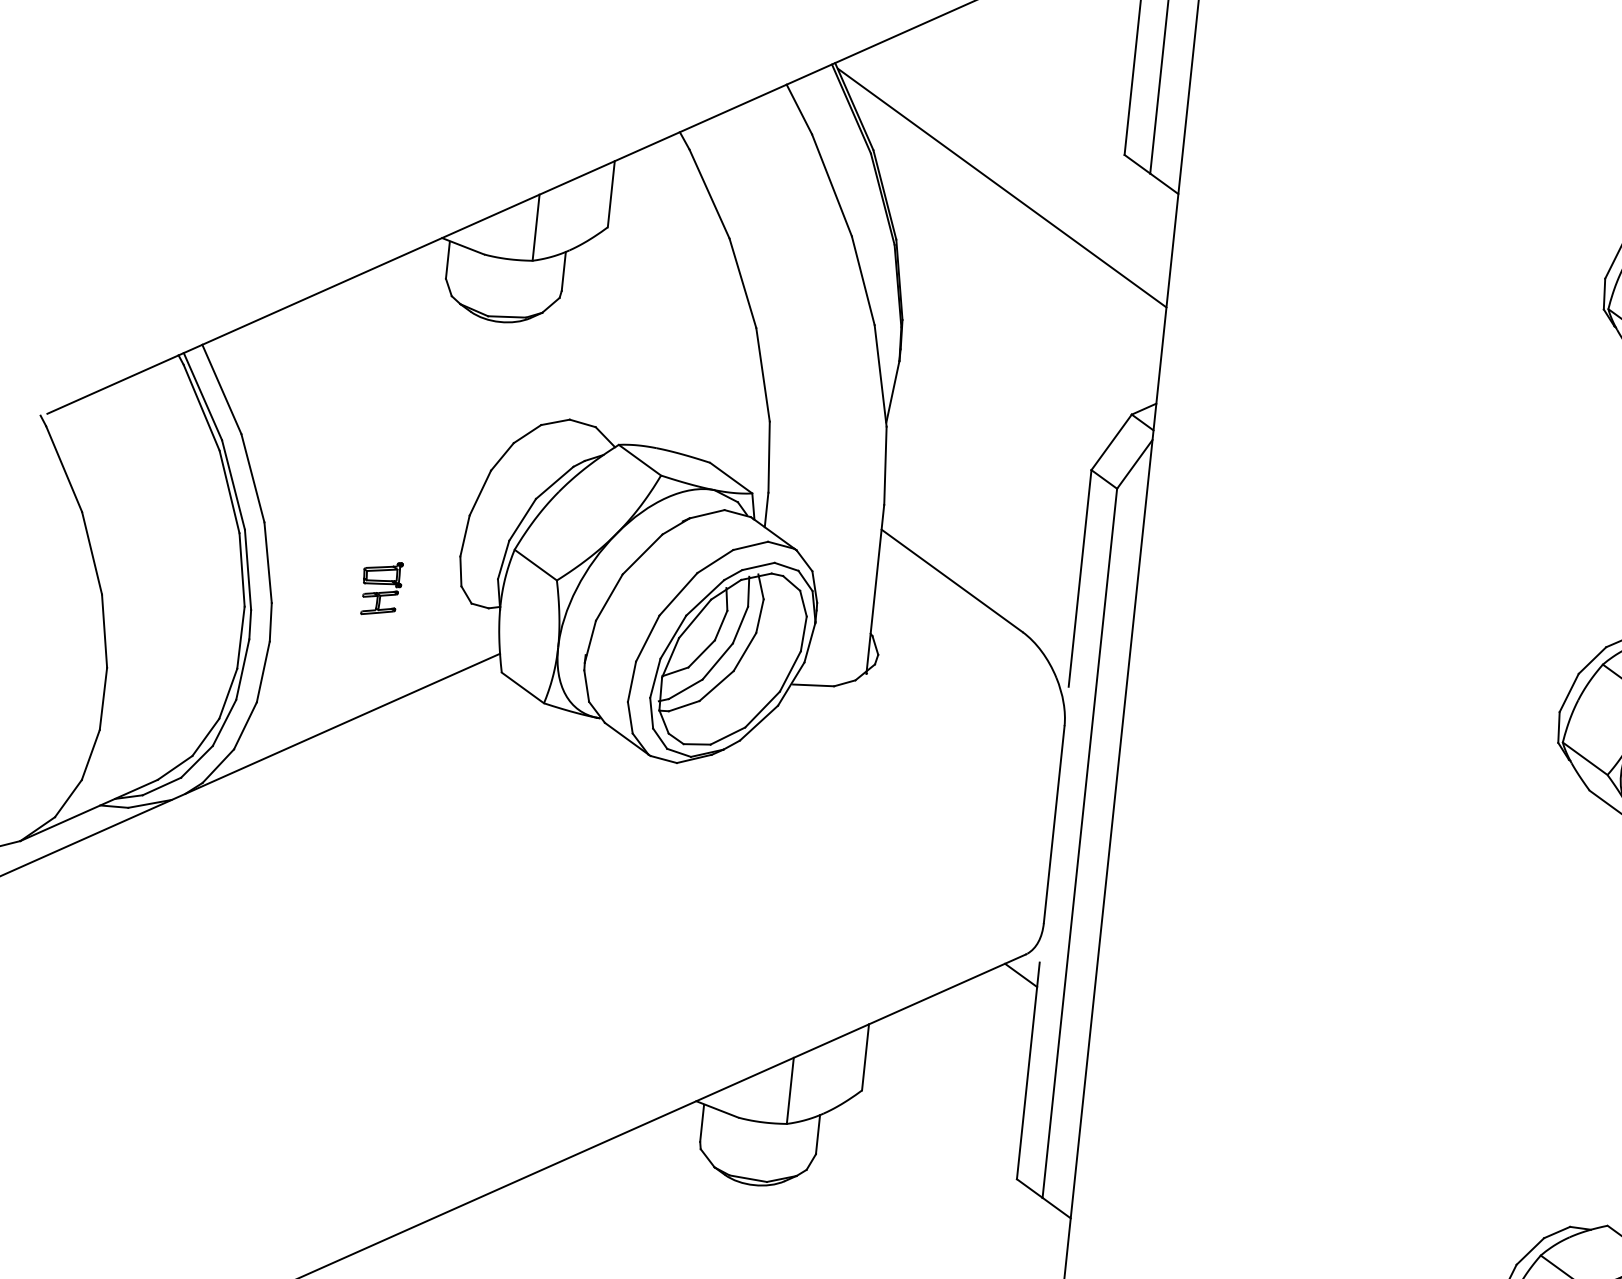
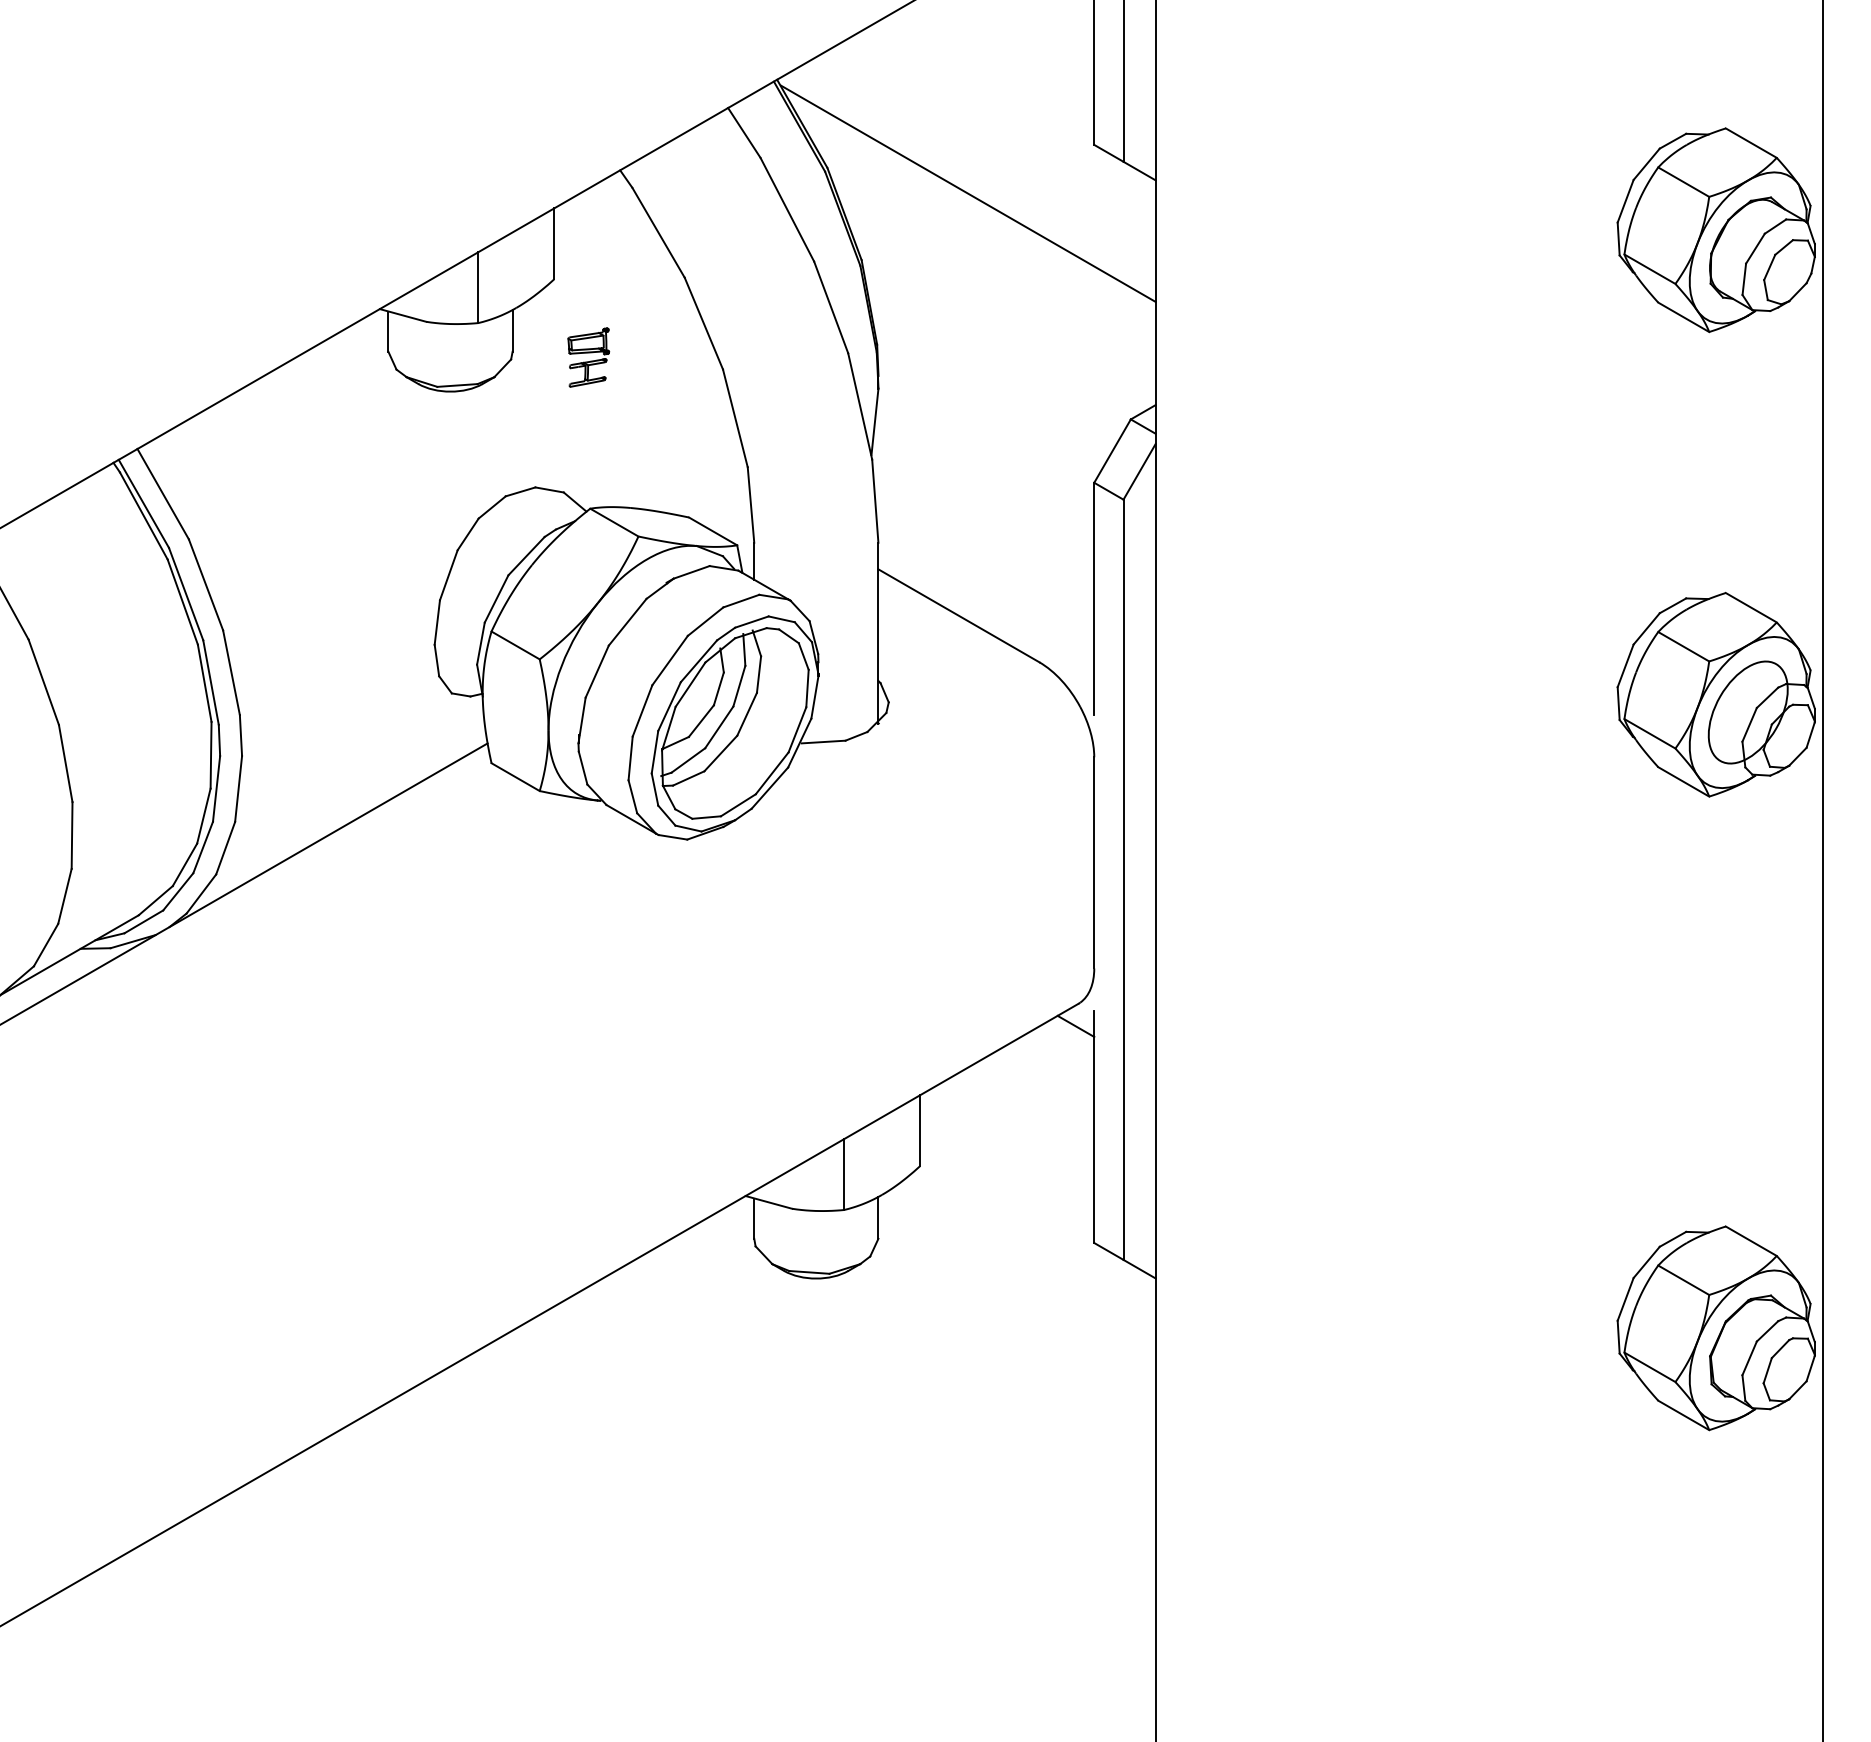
part: (381, 588) -> (588, 357), moved

